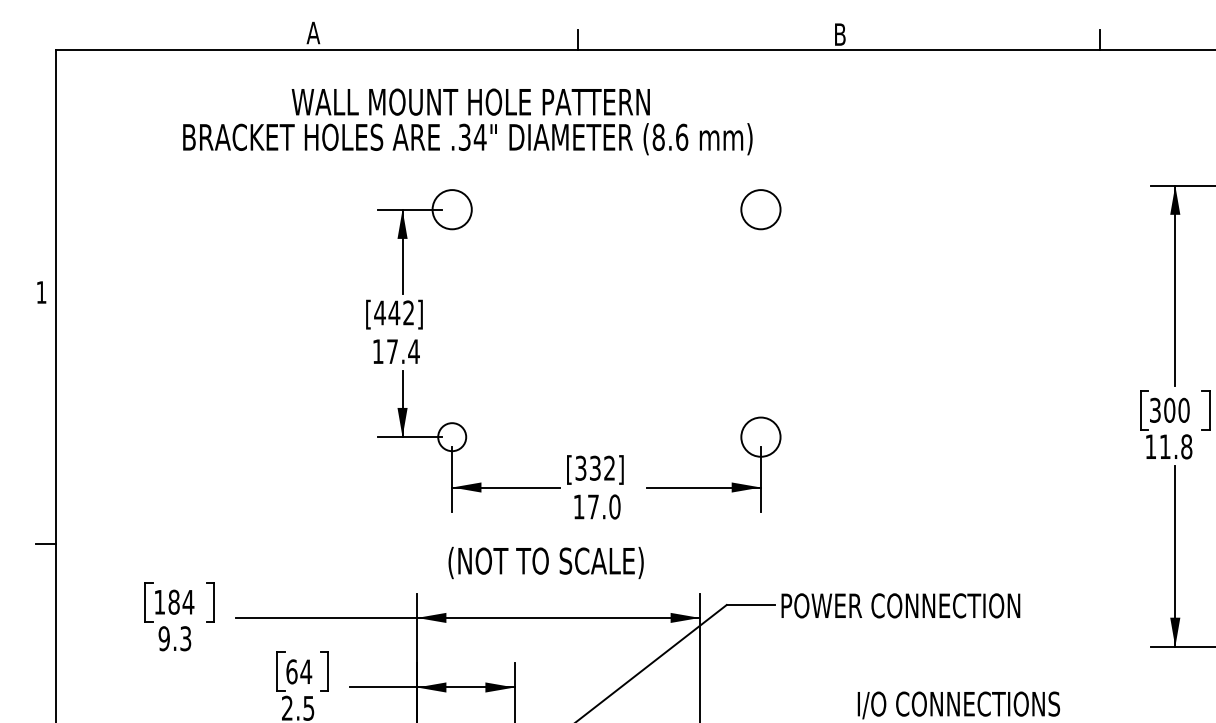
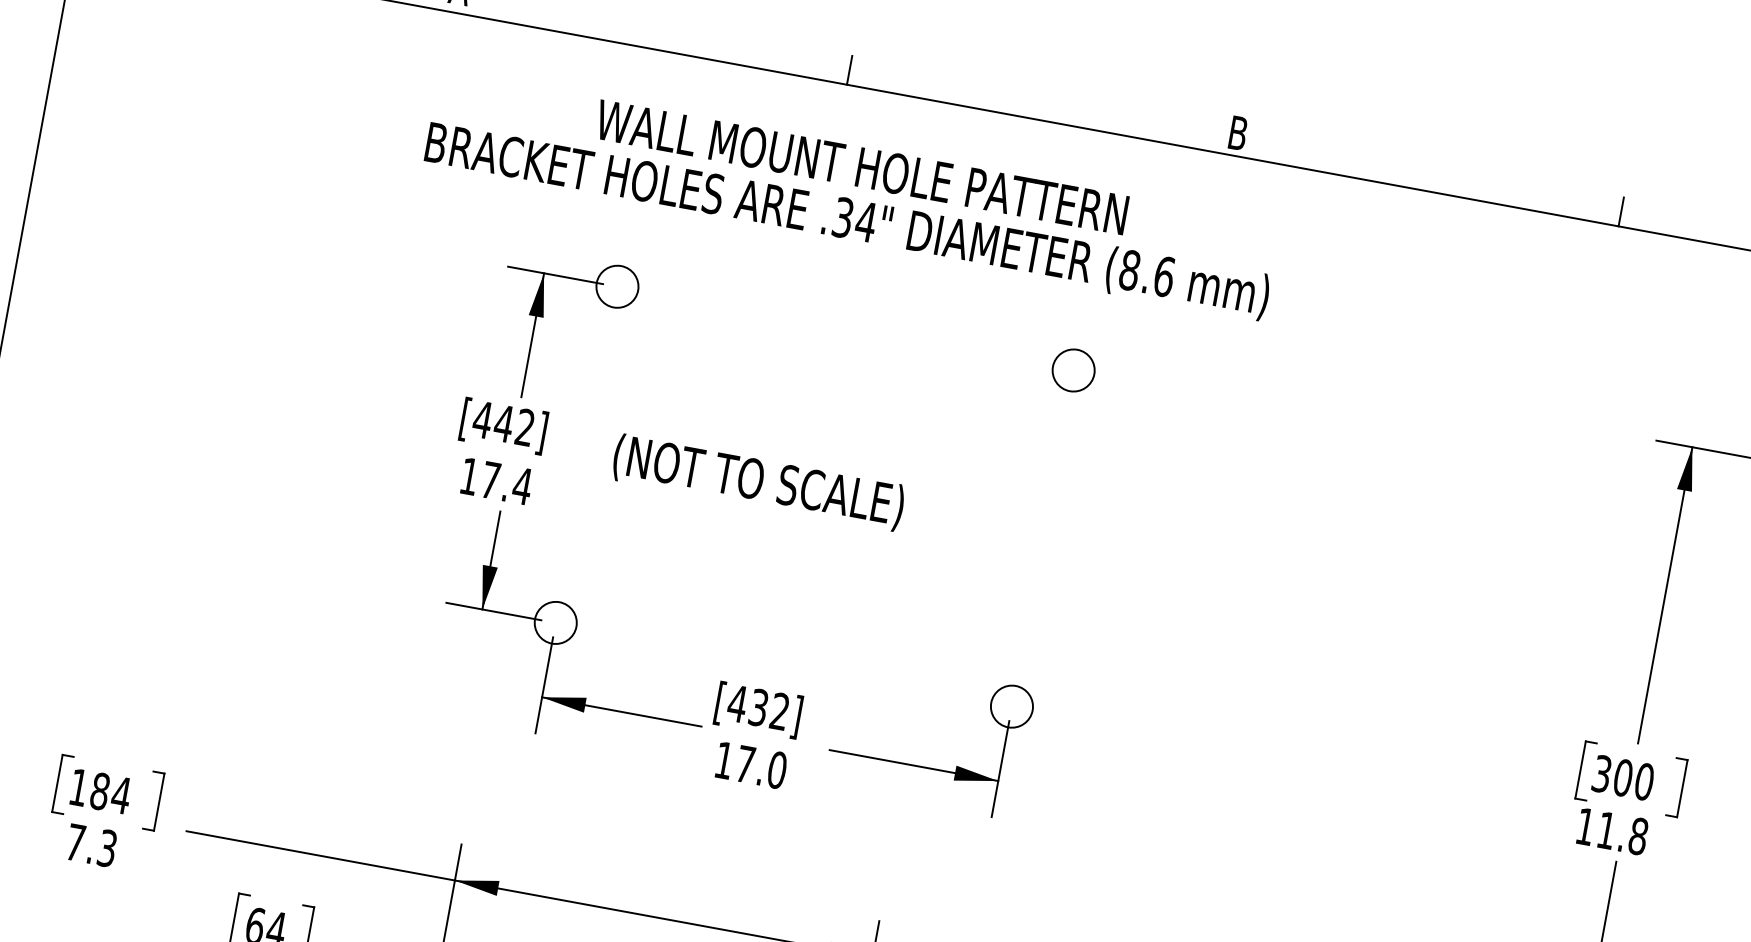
text: (467, 121) -> (851, 195), moved
circle: (452, 209) -> (617, 286), size x0.71
circle: (760, 209) -> (1073, 370), size x0.71
circle: (760, 437) -> (1011, 707), size x0.71
text: (580, 467) -> (737, 702), [332] -> [432]
text: (545, 562) -> (757, 481), moved
text: (163, 638) -> (74, 842), 9.3 -> 7.3

